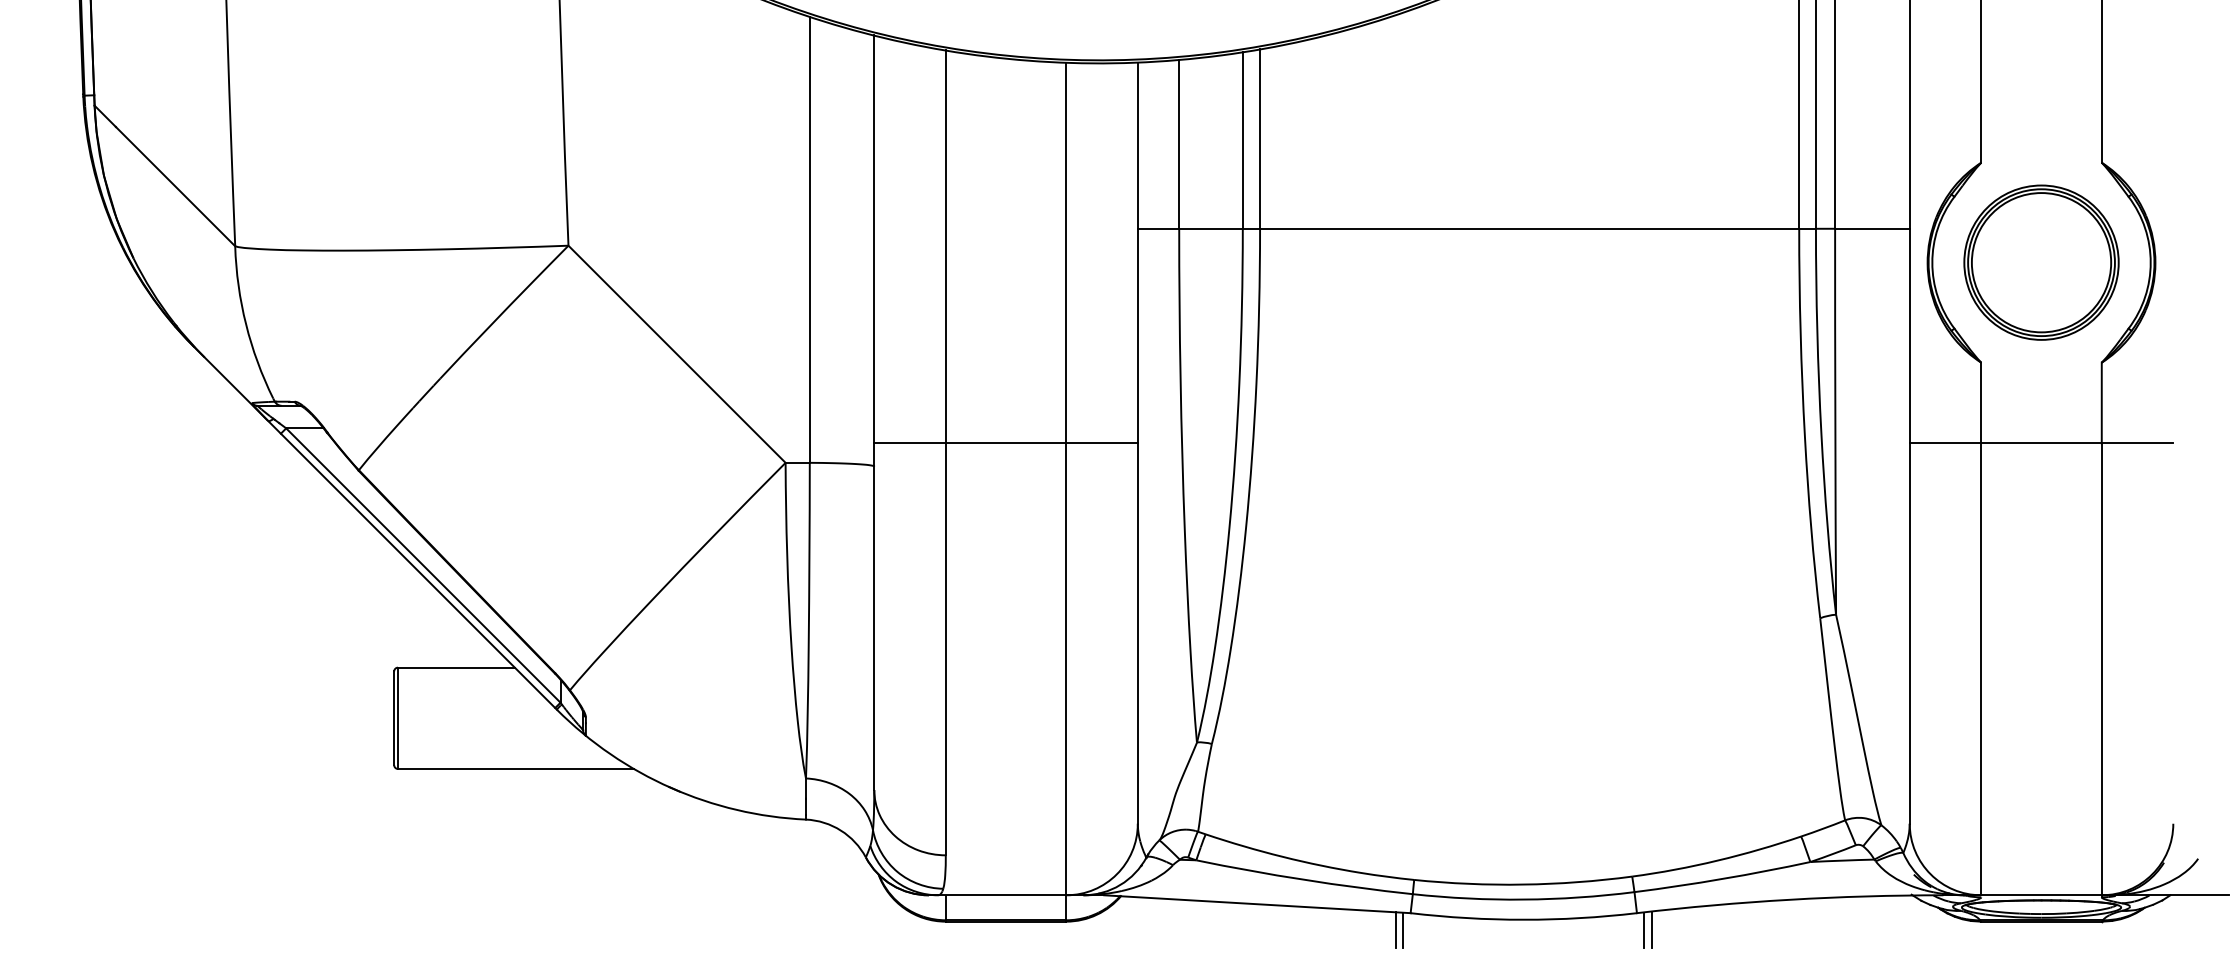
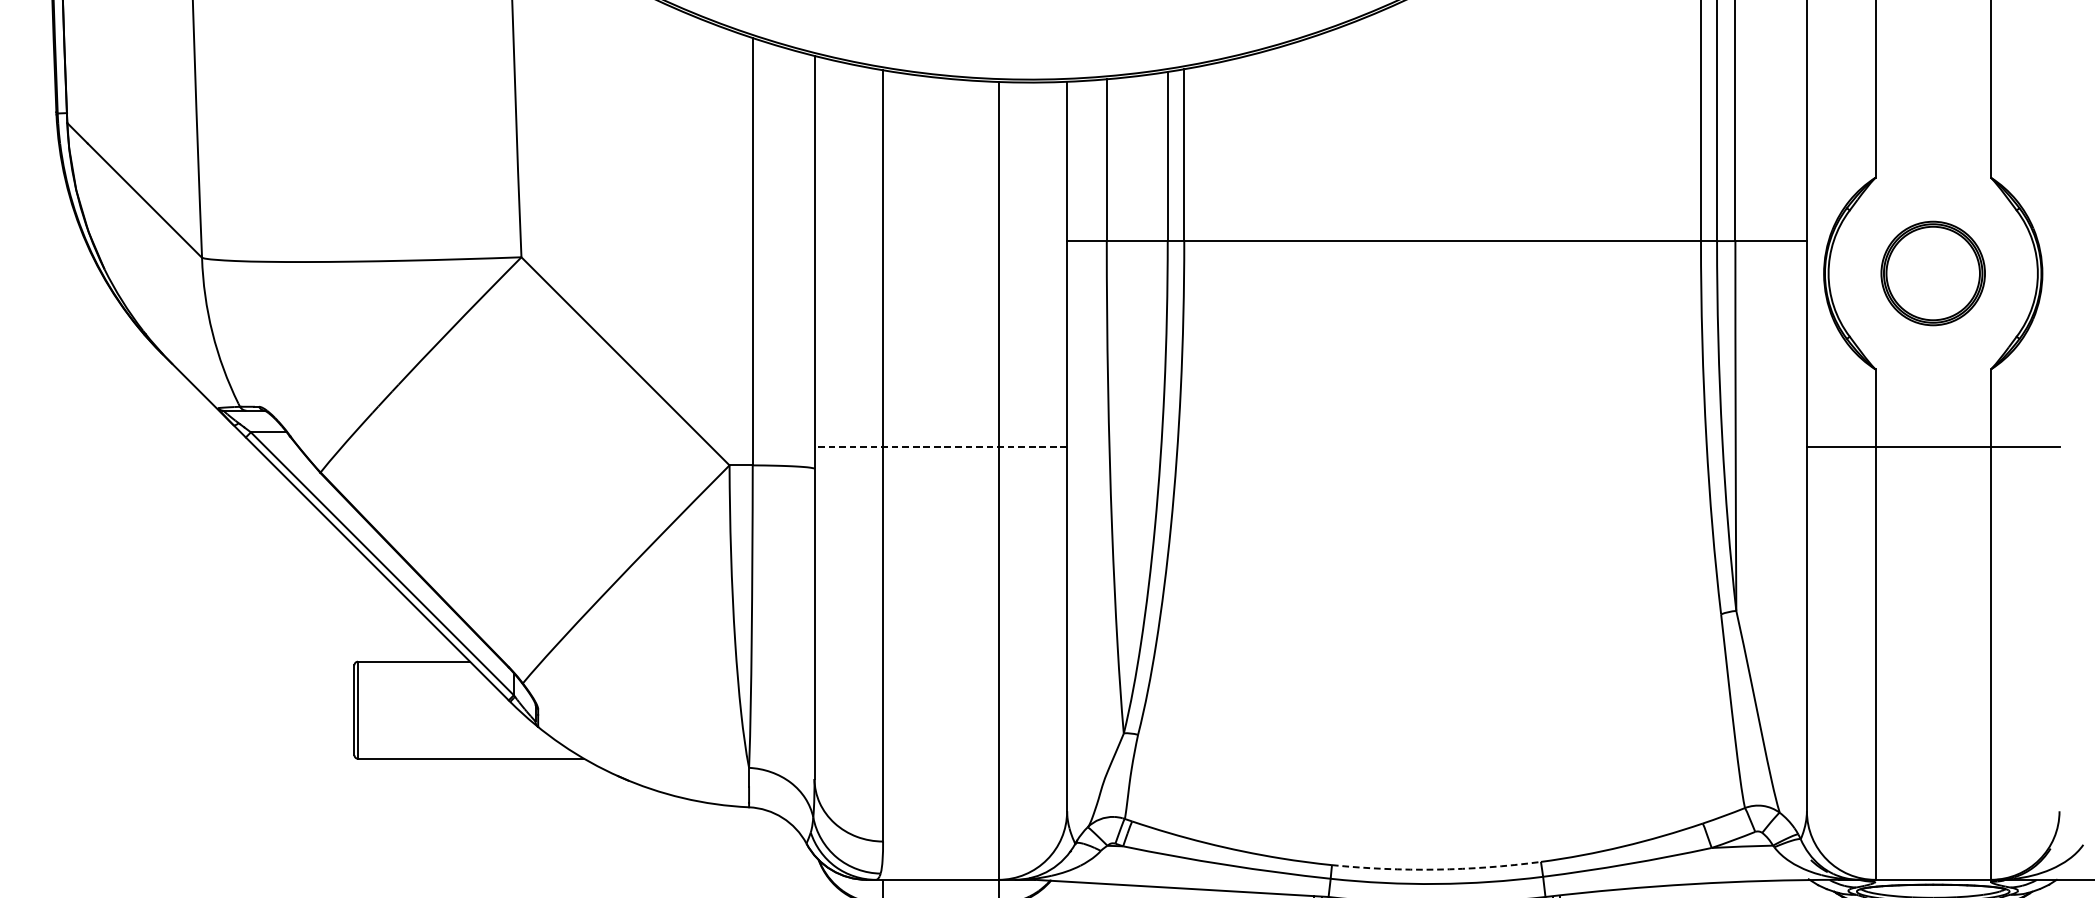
part: (2041, 262) -> (1933, 273), size x0.7
line: (1006, 443) -> (941, 446), solid -> dashed
arc: (1523, 884) -> (1436, 869), solid -> dashed

